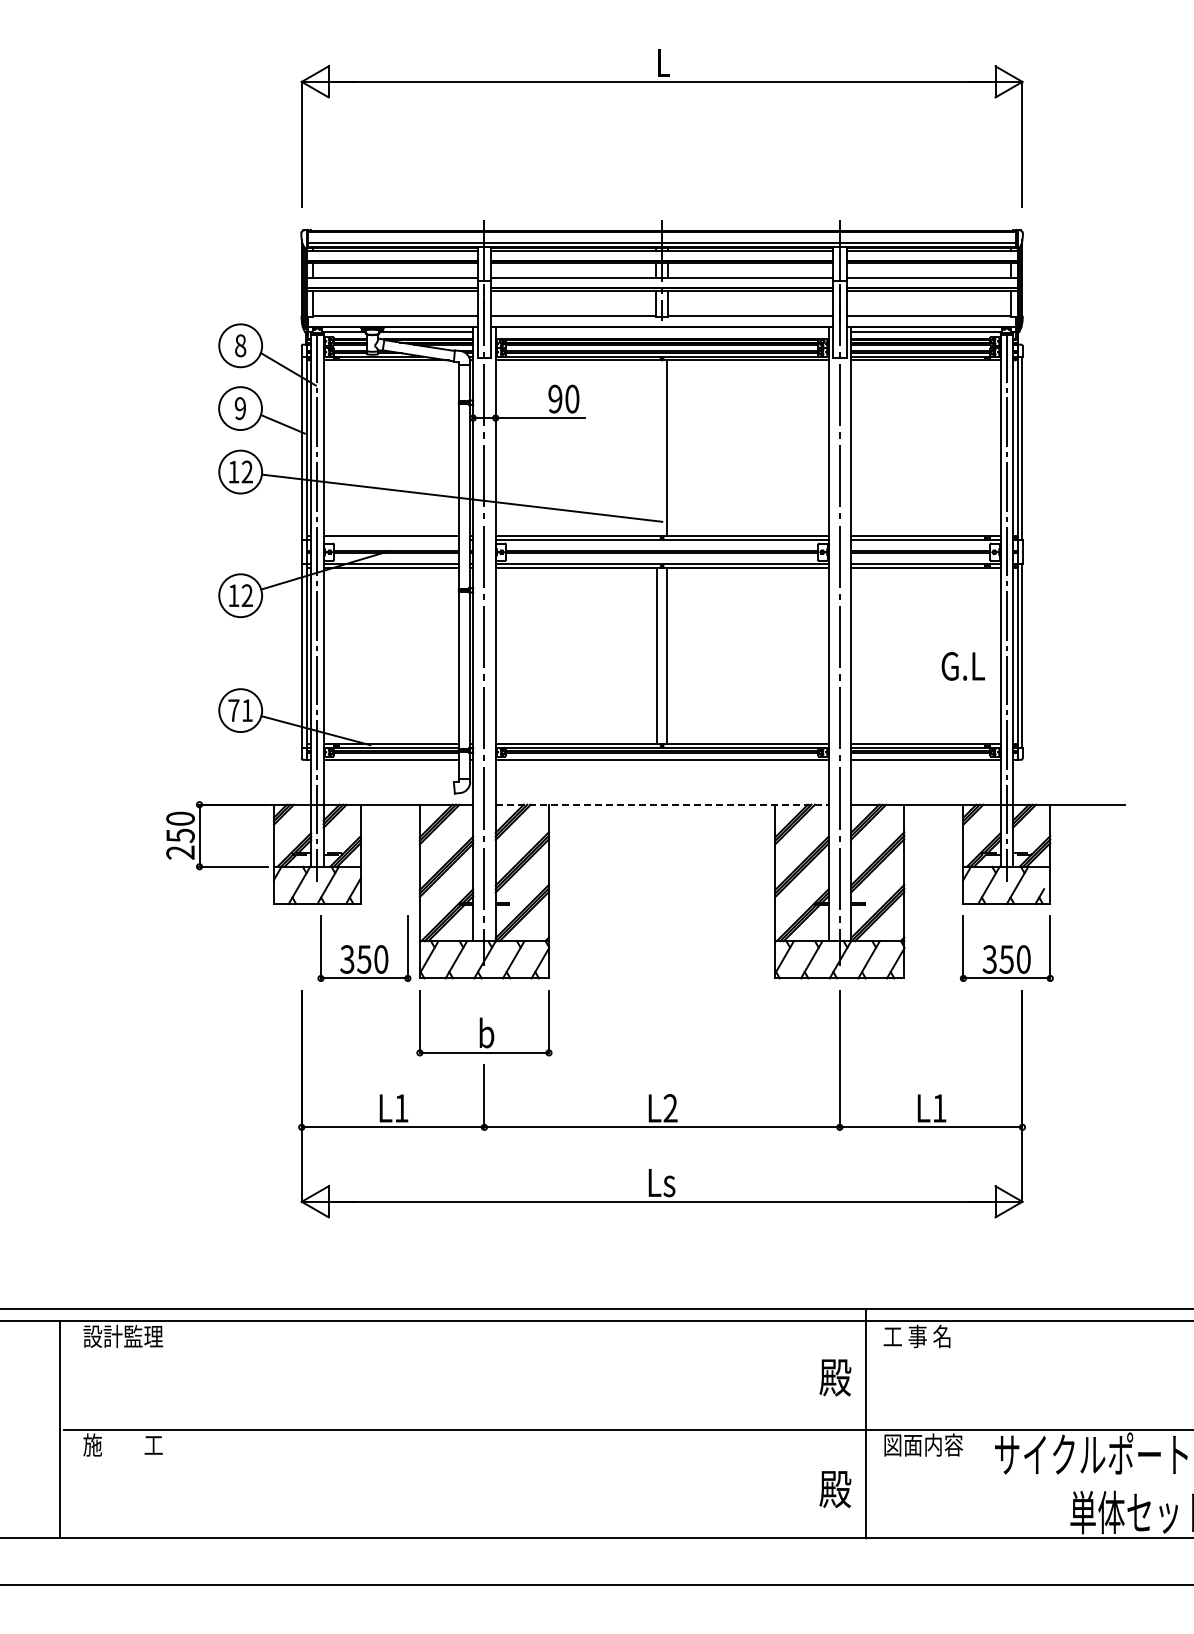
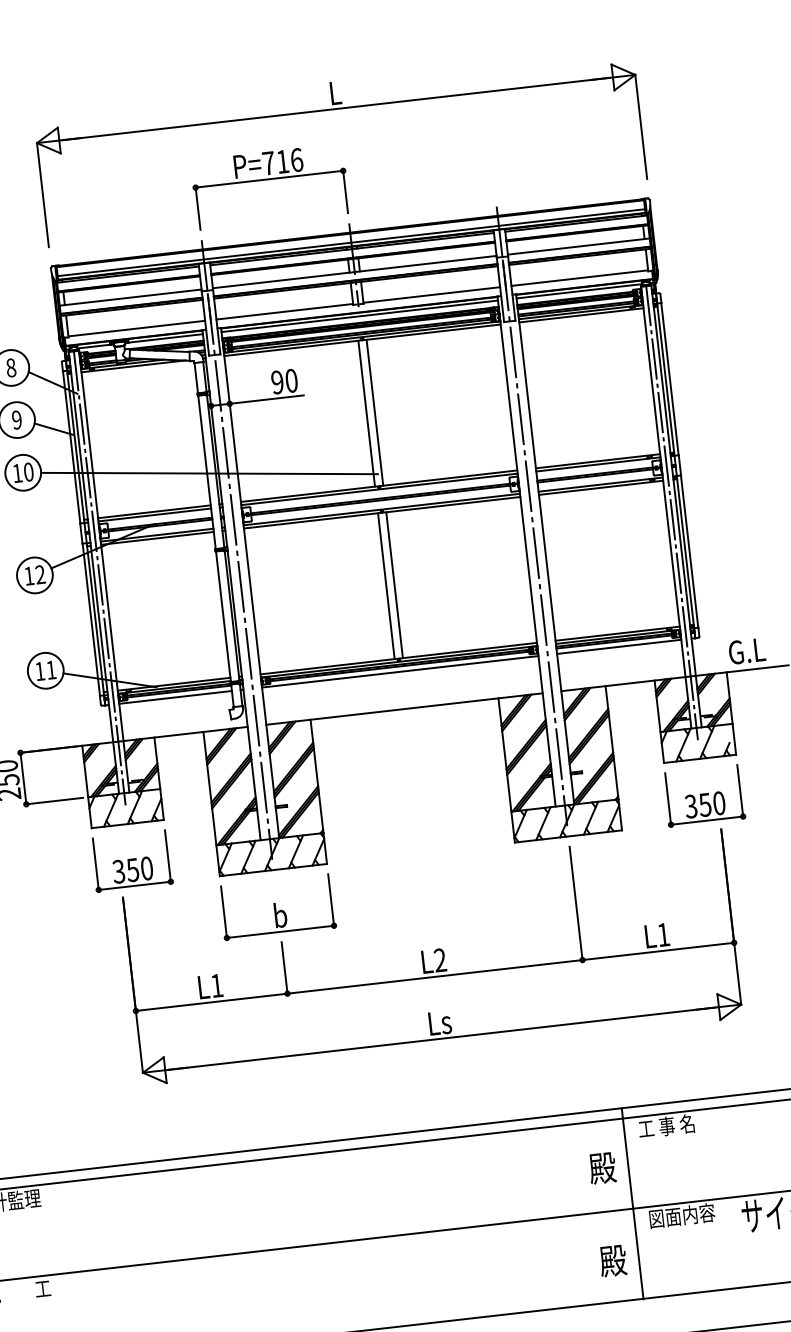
part: (572, 156) -> (268, 179), added
line: (661, 331) -> (359, 316), added
line: (657, 448) -> (366, 413), added
text: (246, 471) -> (27, 471), 12 -> 10
line: (391, 540) -> (154, 515), added
text: (962, 666) -> (746, 651), moved
text: (233, 710) -> (39, 671), 71 -> 11
line: (662, 804) -> (404, 708), dashed -> solid
part: (364, 948) -> (132, 861), moved

